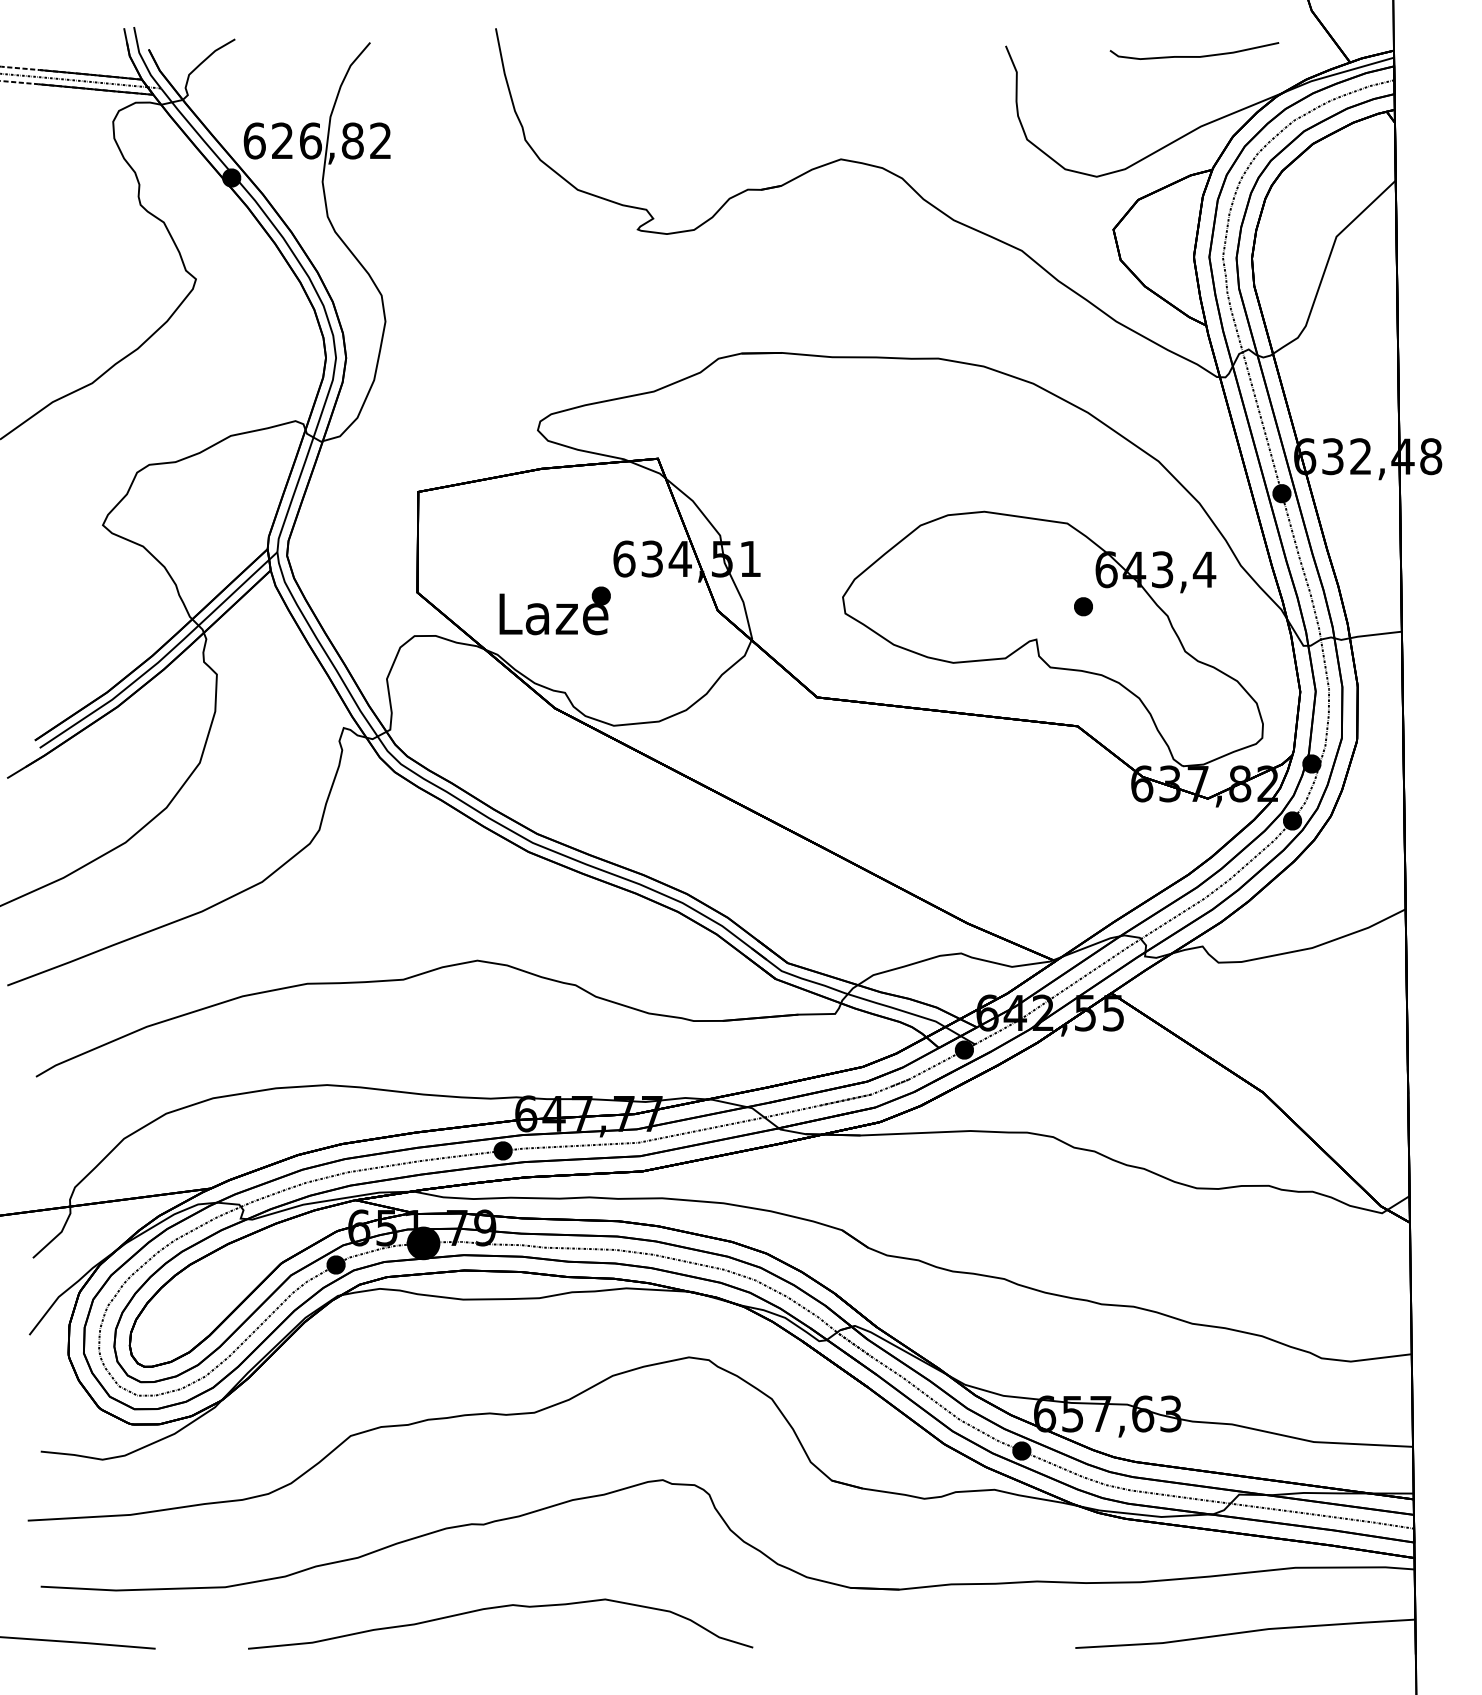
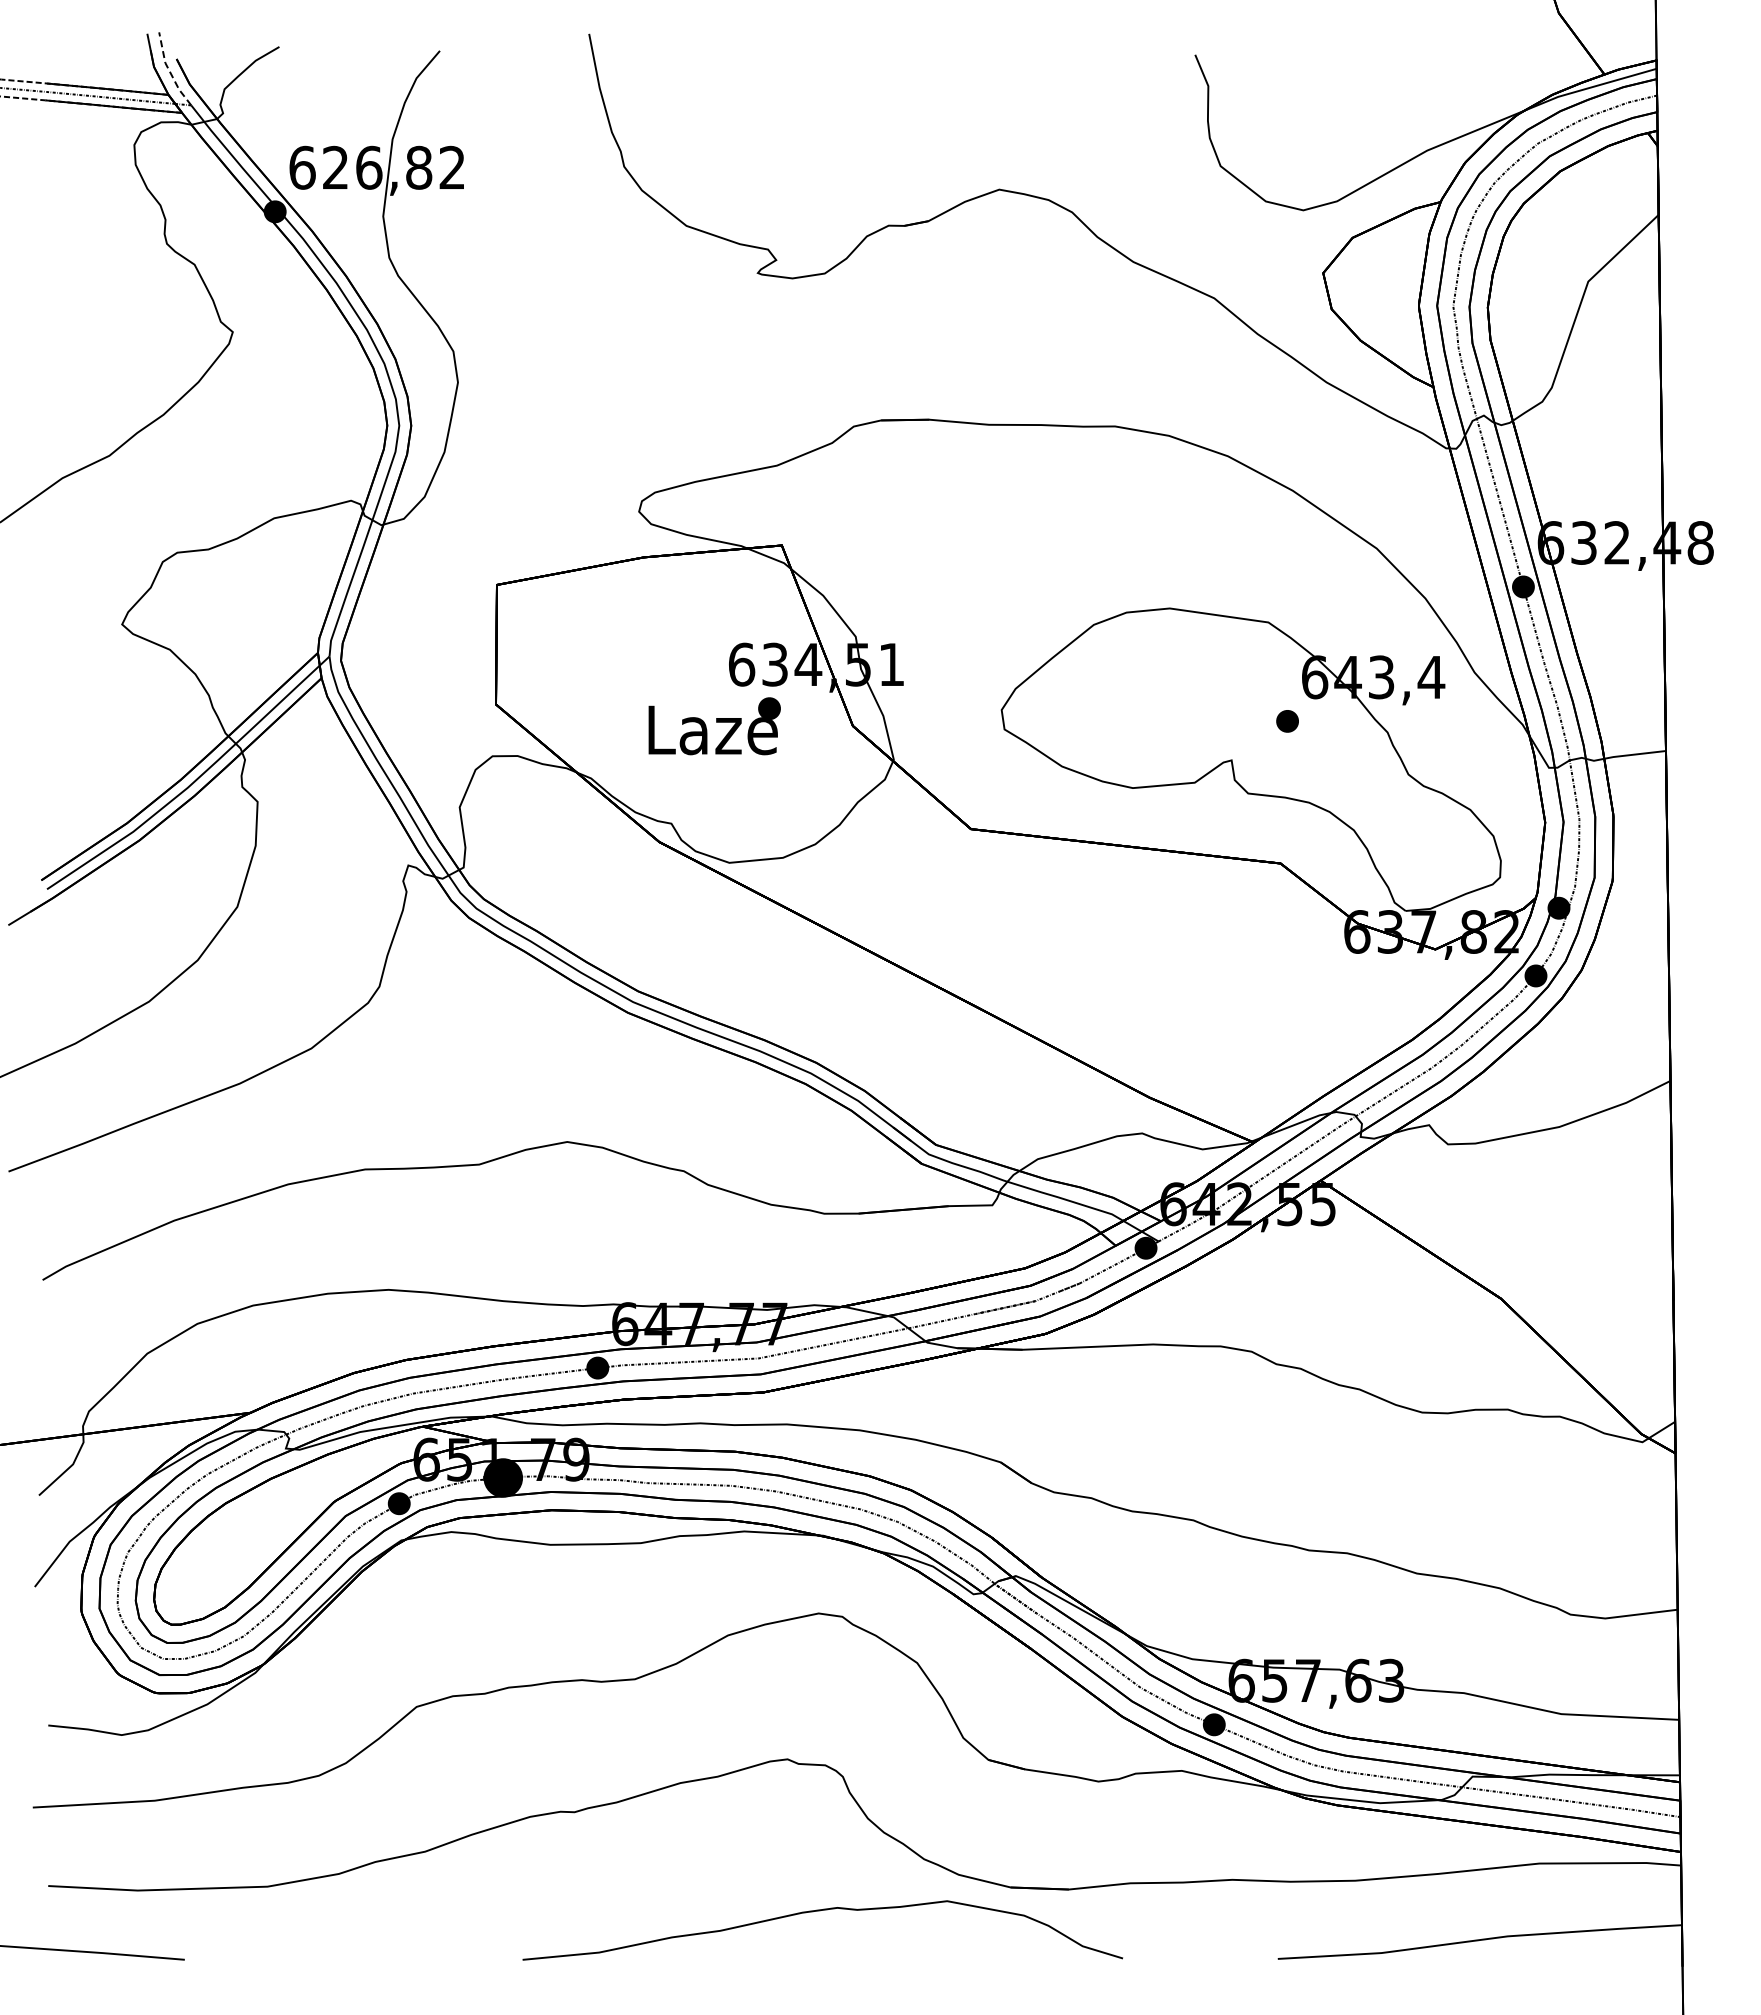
curve: (1194, 56) -> (1419, 67), removed
line: (142, 59) -> (169, 70), solid -> dashed
text: (555, 611) -> (714, 726), moved
curve: (498, 1608) -> (820, 1911), moved

